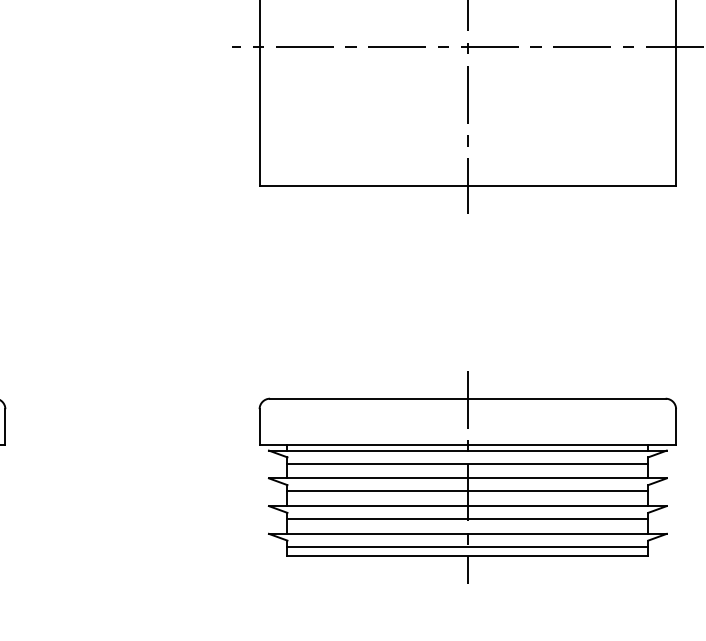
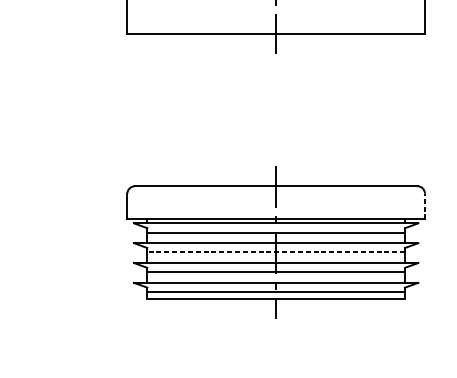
line: (676, 427) -> (425, 206), solid -> dashed
line: (467, 491) -> (275, 252), solid -> dashed

